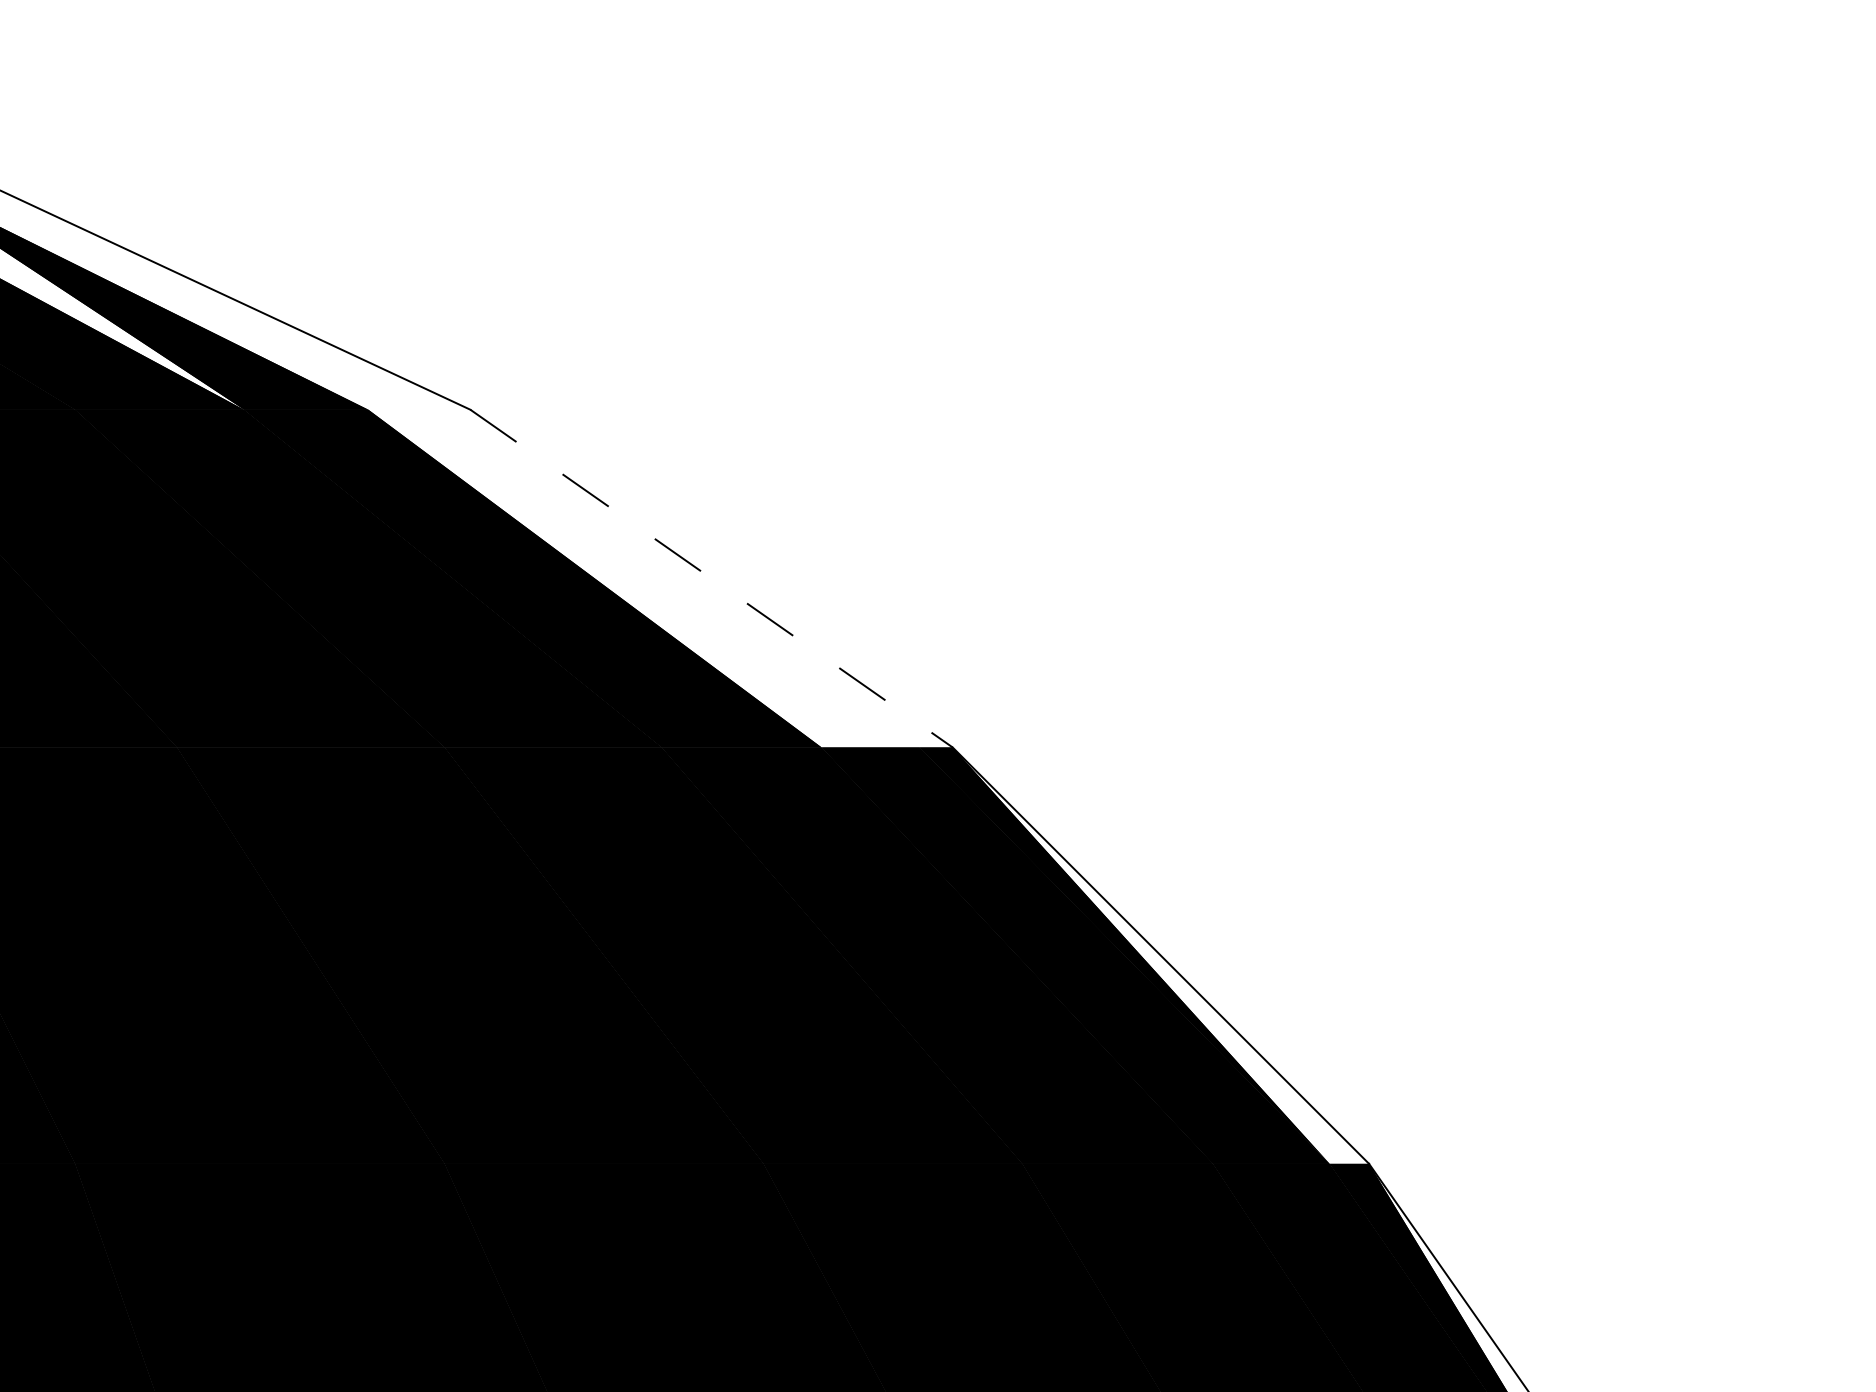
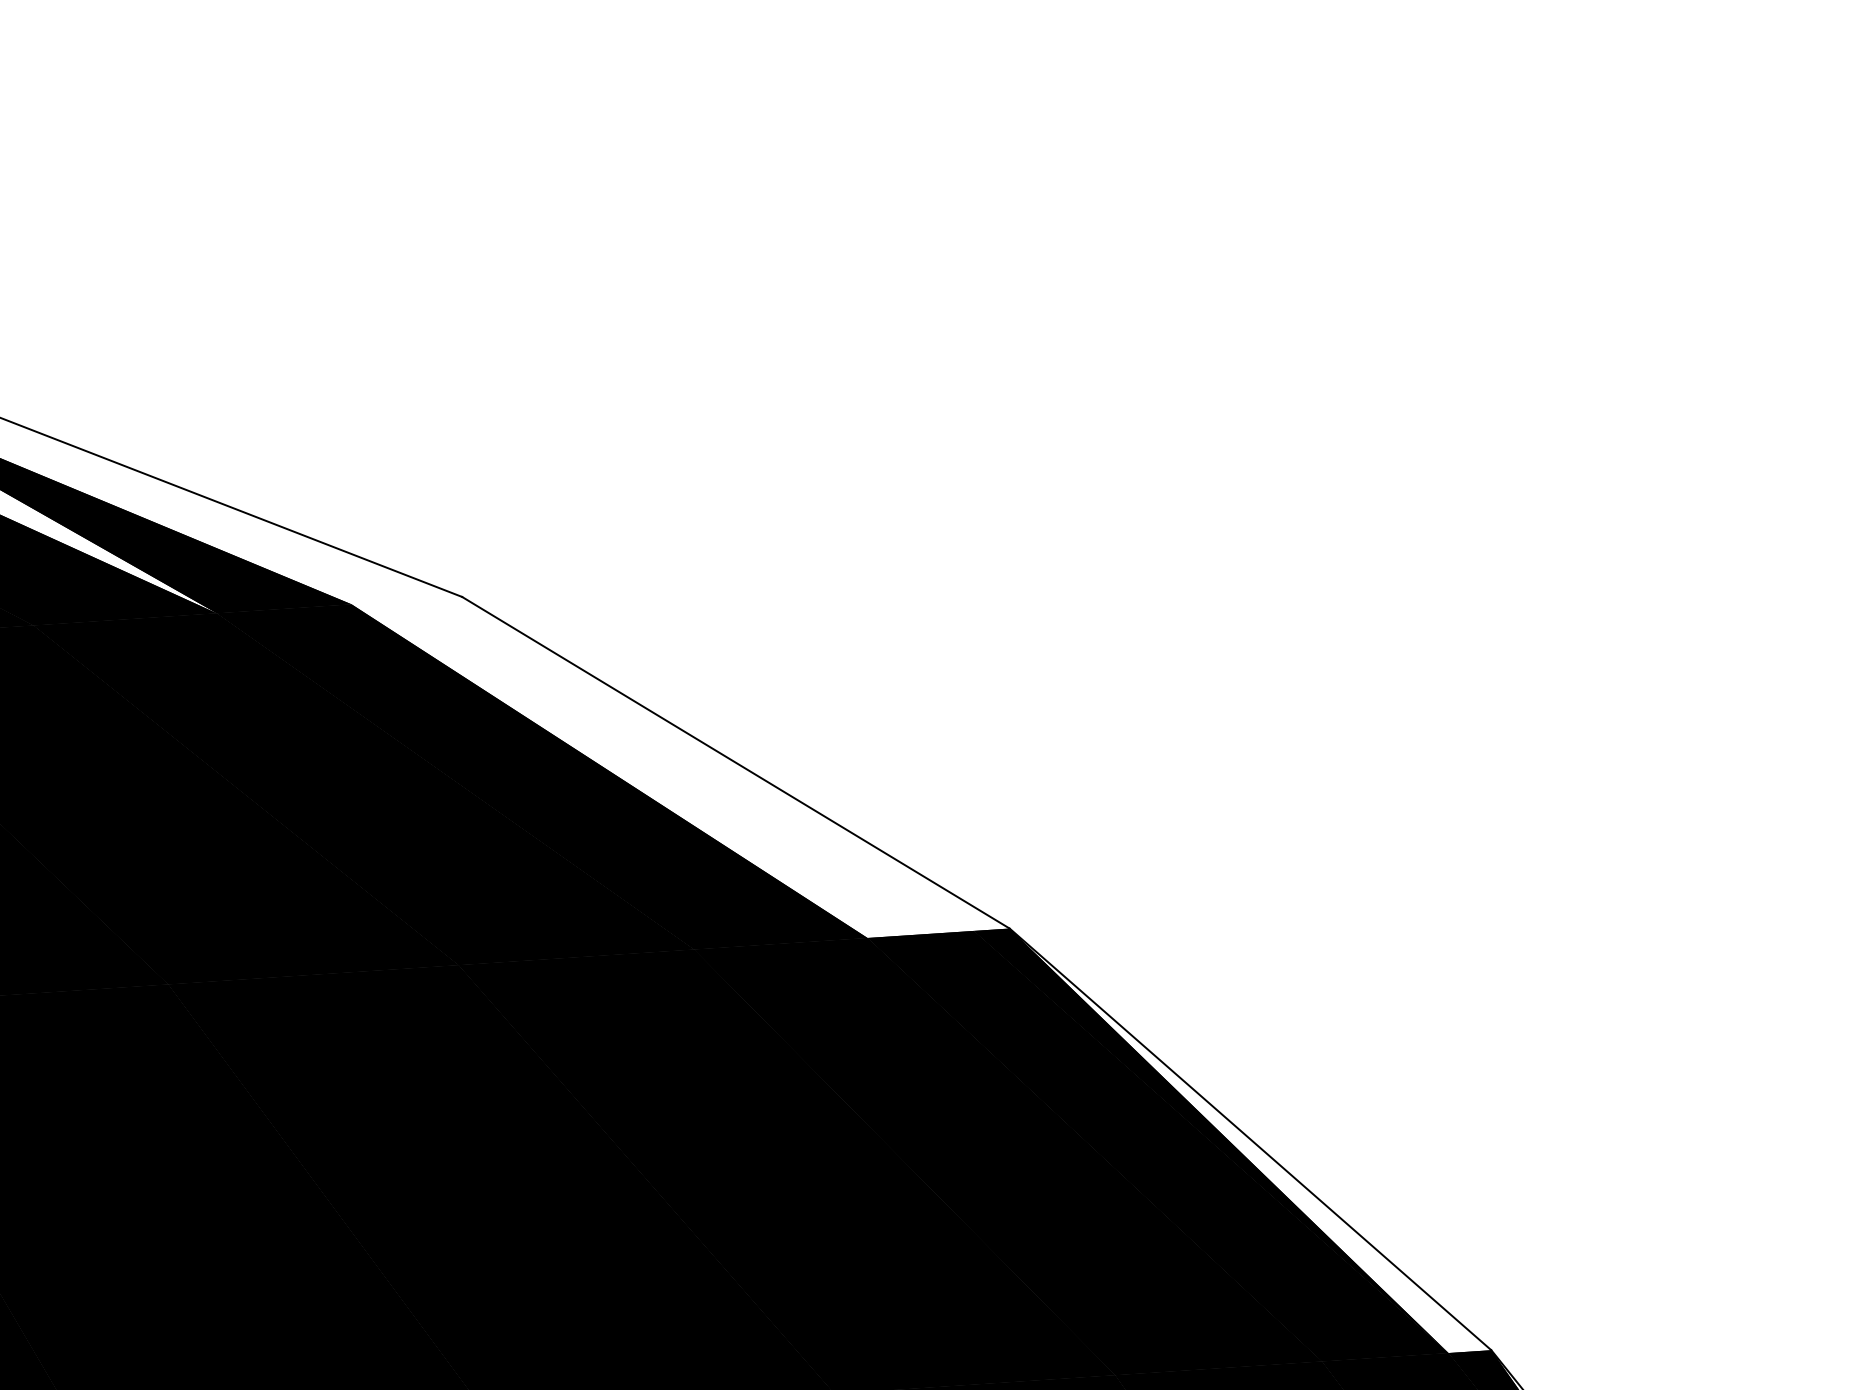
line: (711, 578) -> (735, 762), dashed -> solid

